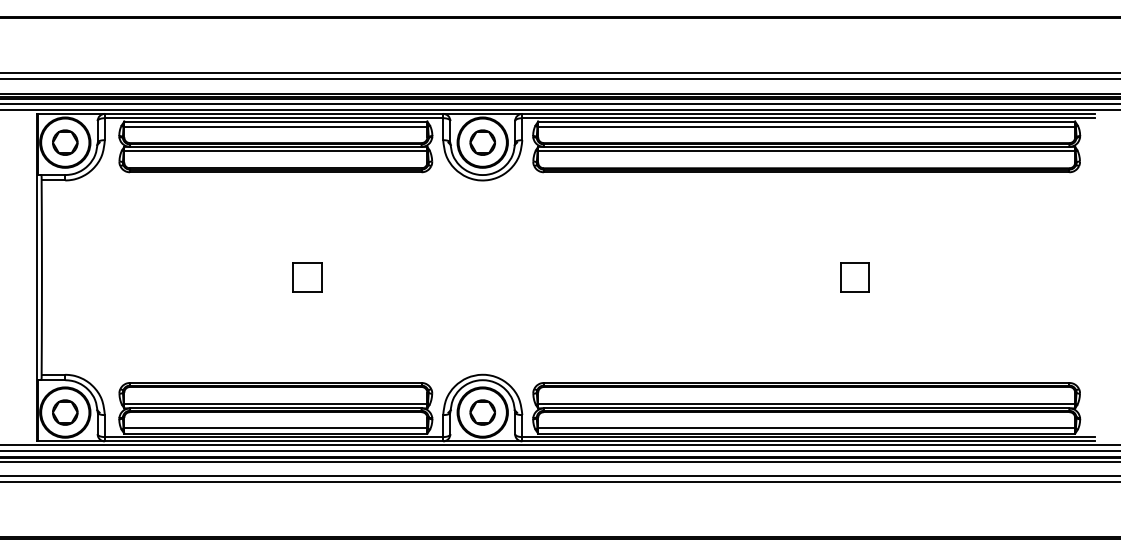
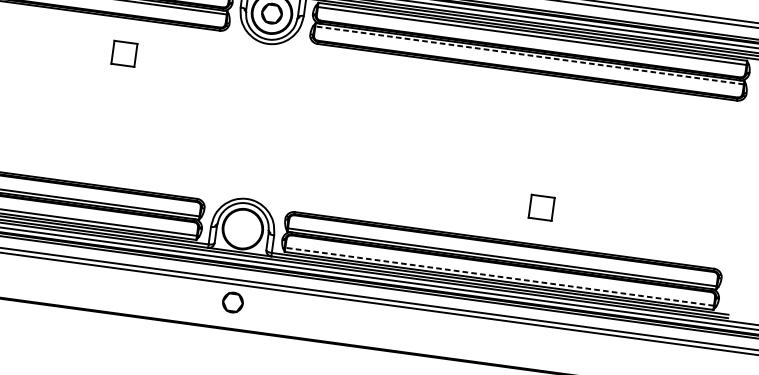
line: (806, 151) -> (529, 55), solid -> dashed
part: (307, 277) -> (124, 53), moved
part: (854, 277) -> (541, 207), moved
part: (482, 412) -> (232, 302), moved
line: (806, 428) -> (499, 276), solid -> dashed

